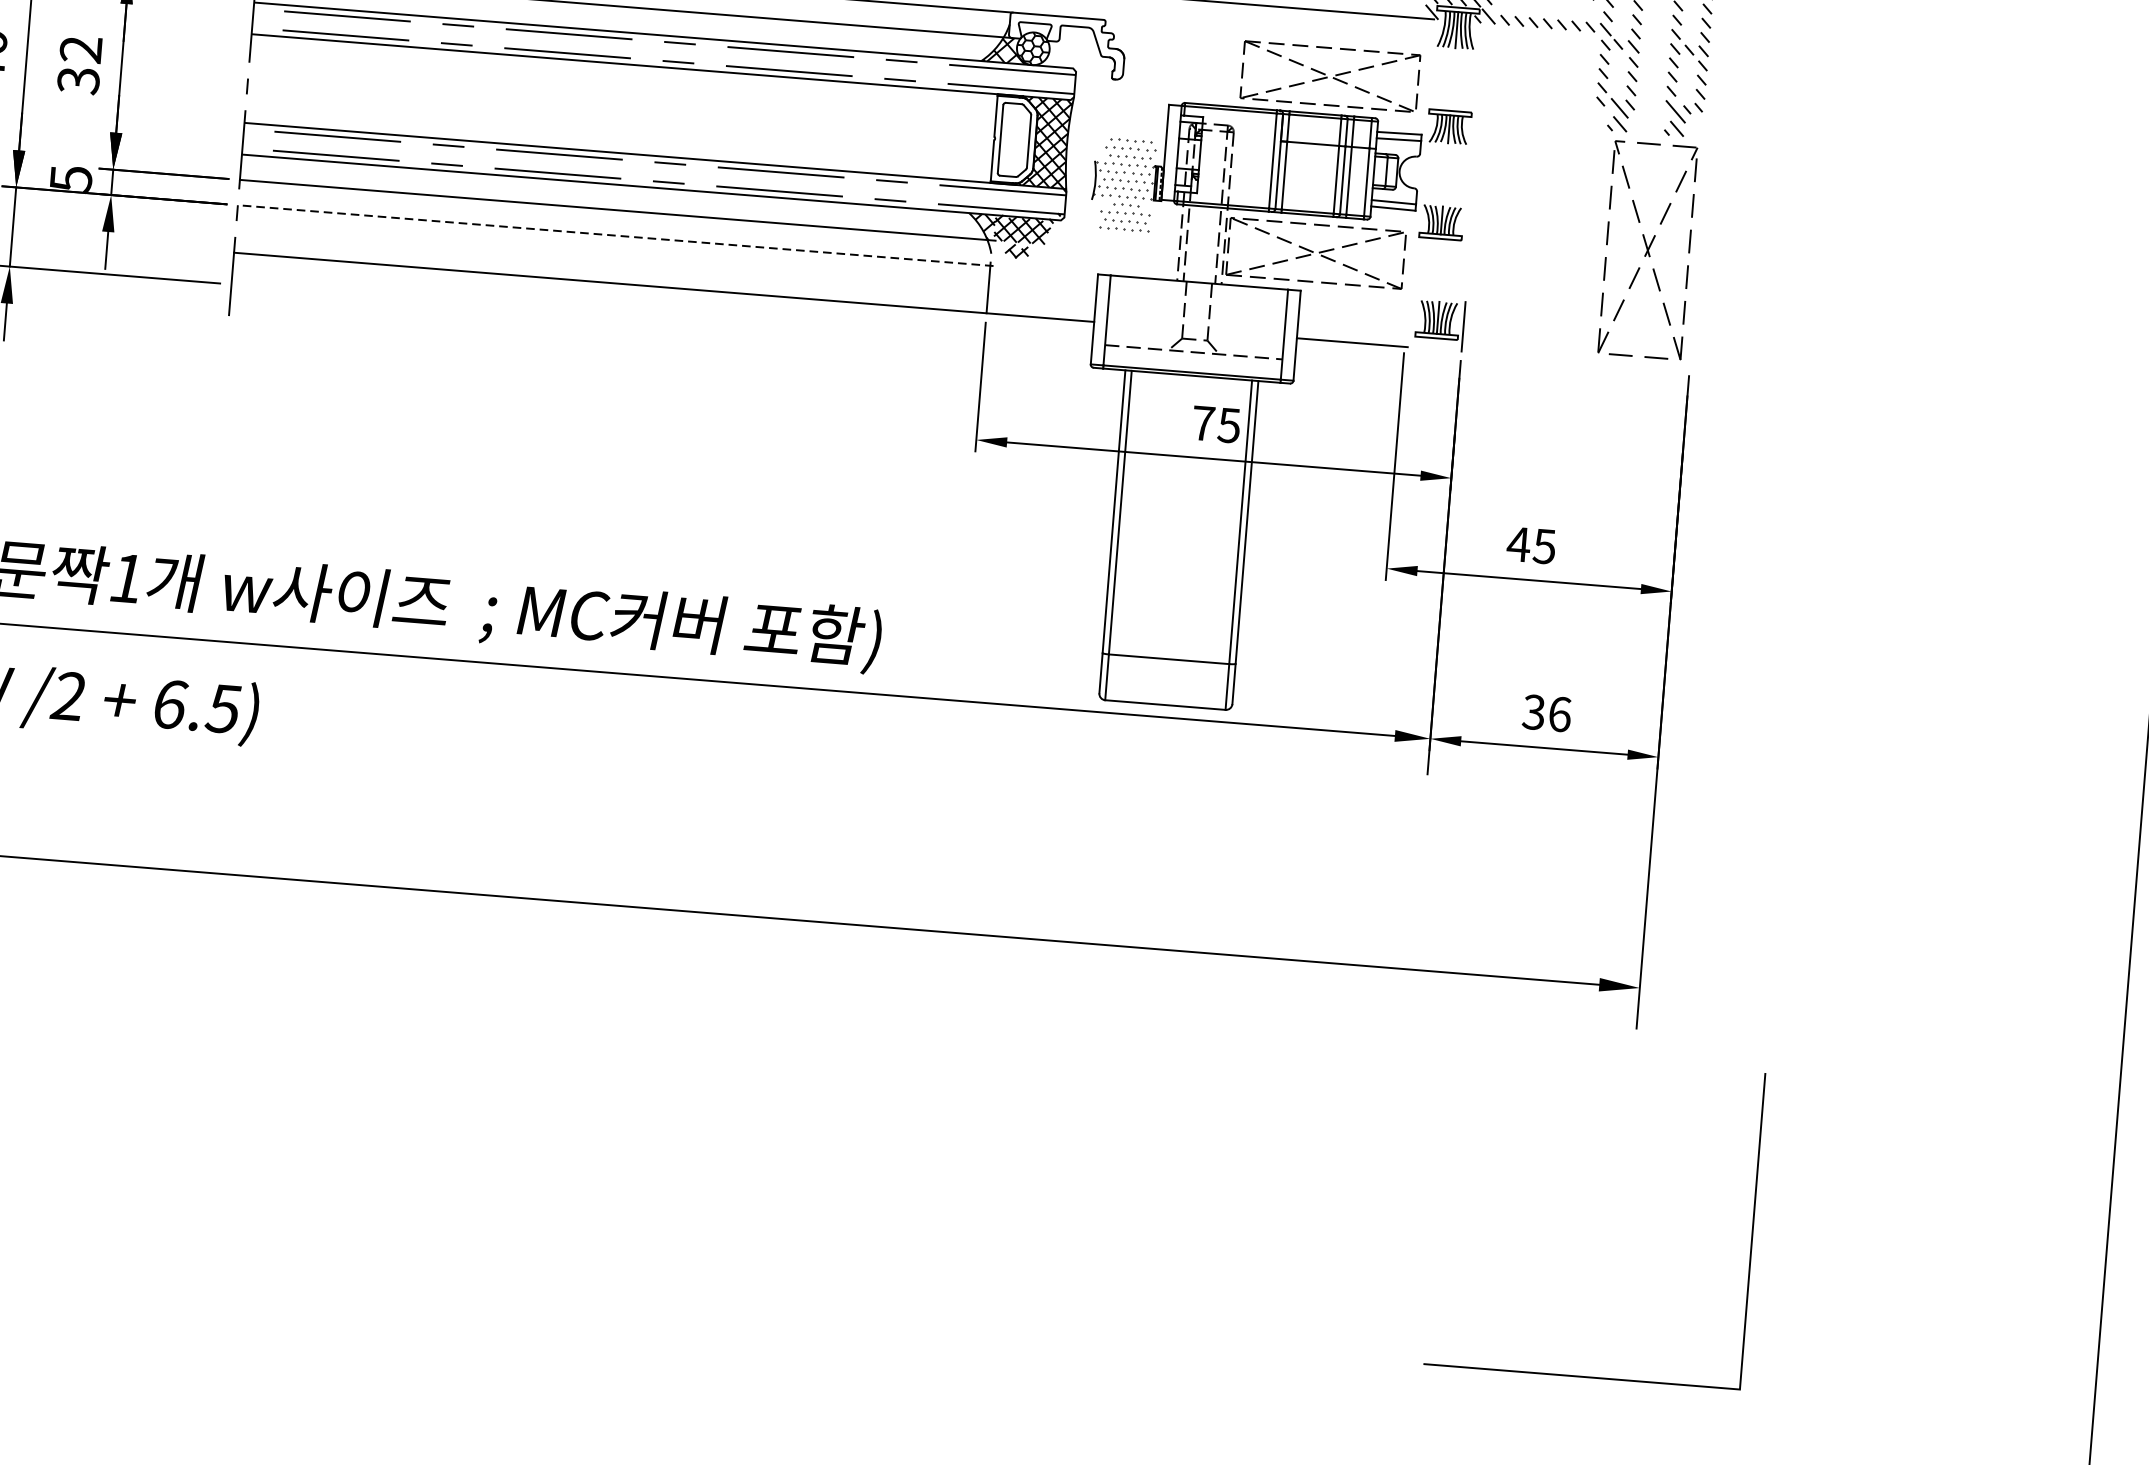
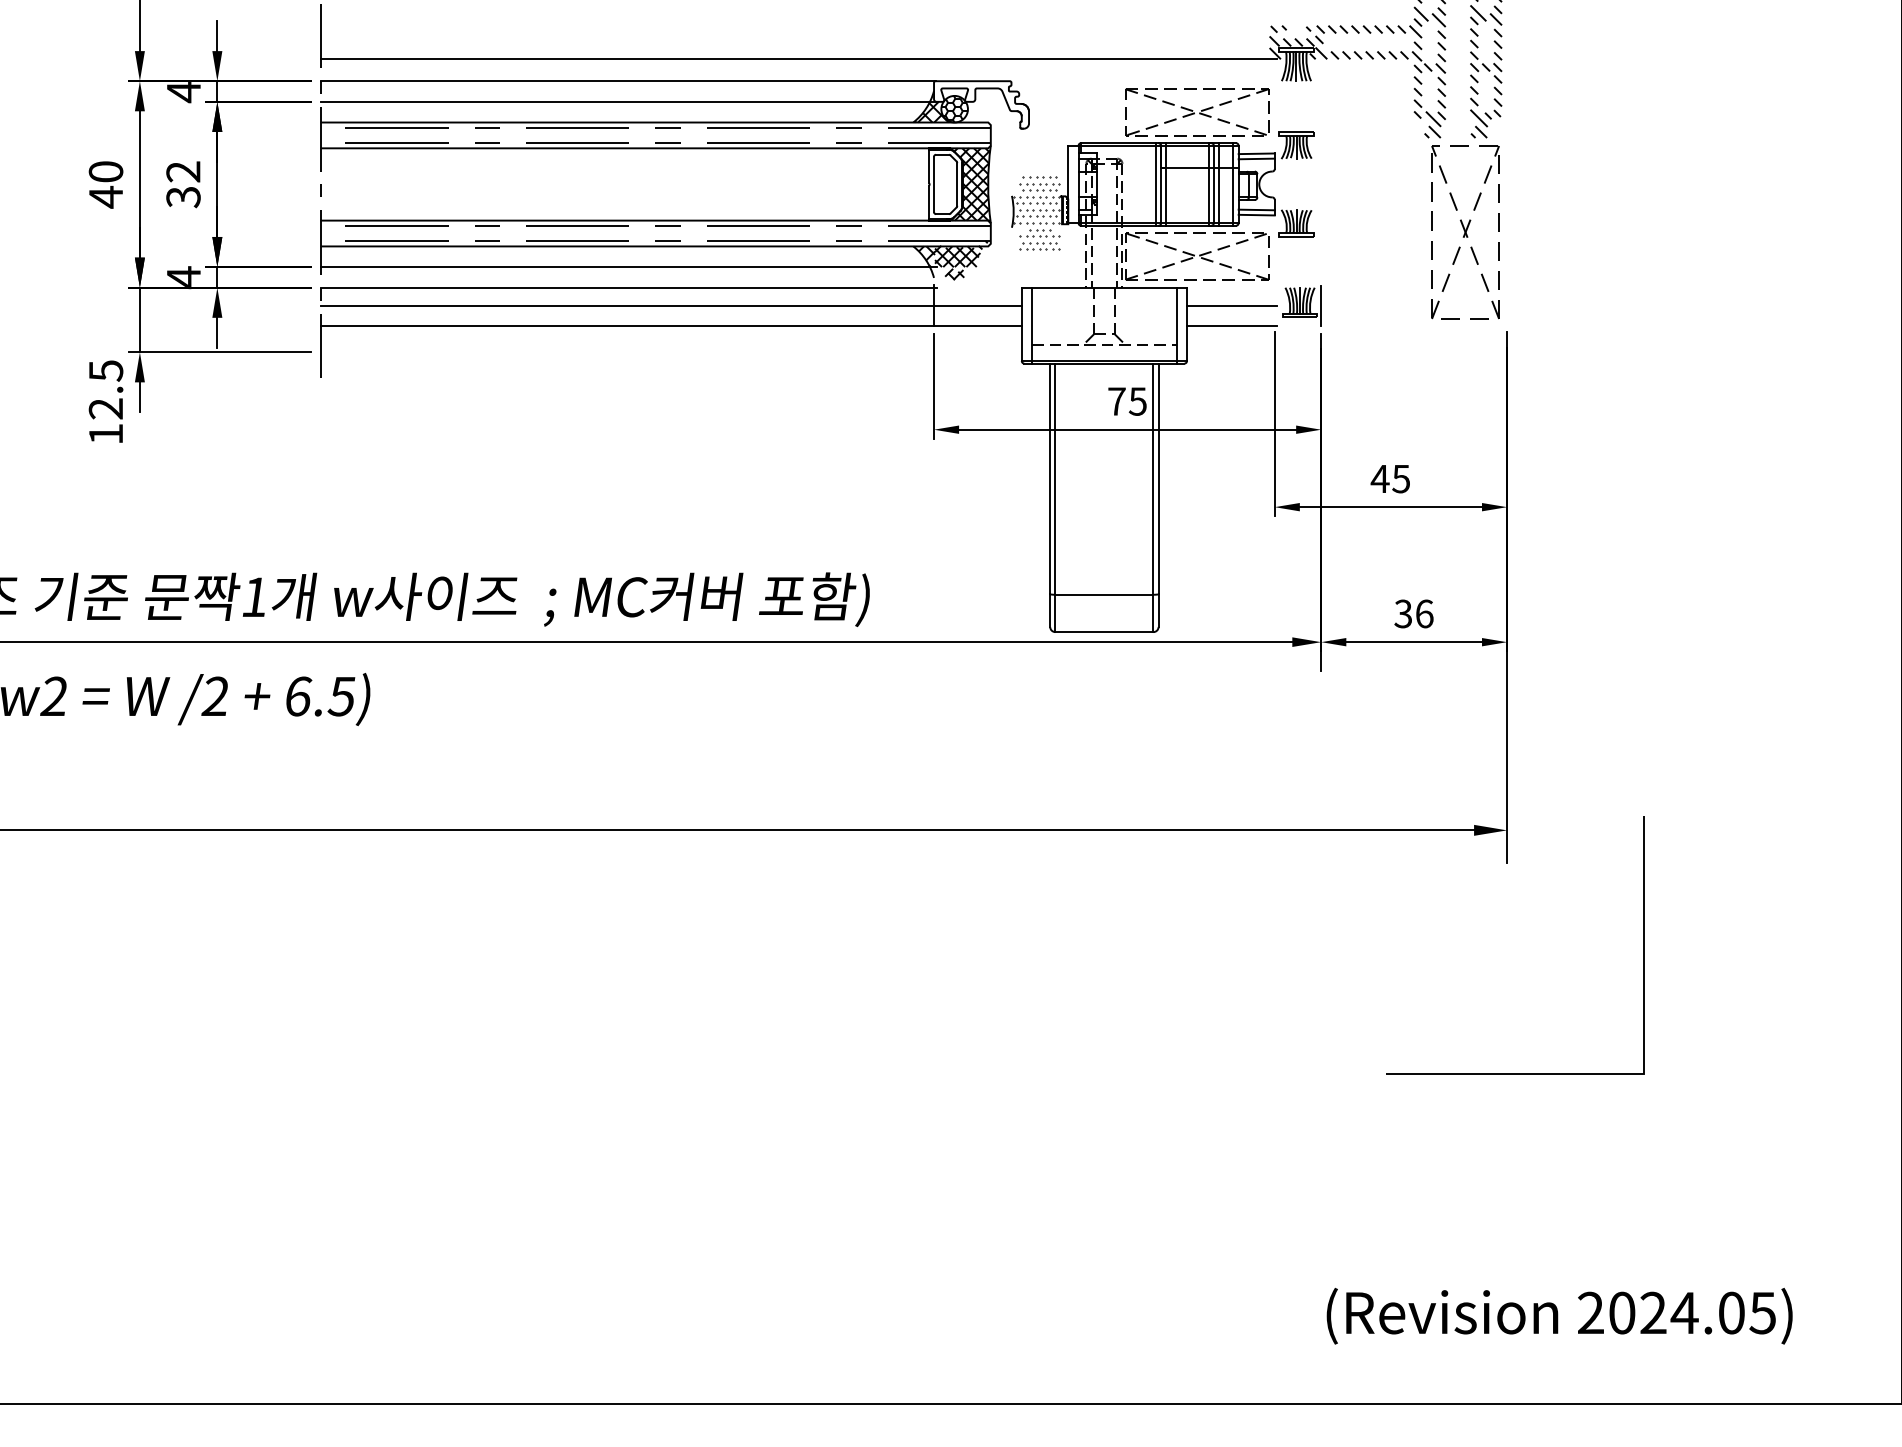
text: (71, 179) -> (184, 277), 5 -> 4
line: (615, 235) -> (628, 287), dashed -> solid
line: (665, 261) -> (670, 305), added
line: (1354, 317) -> (1232, 305), added
line: (1751, 1231) -> (1643, 945), moved

